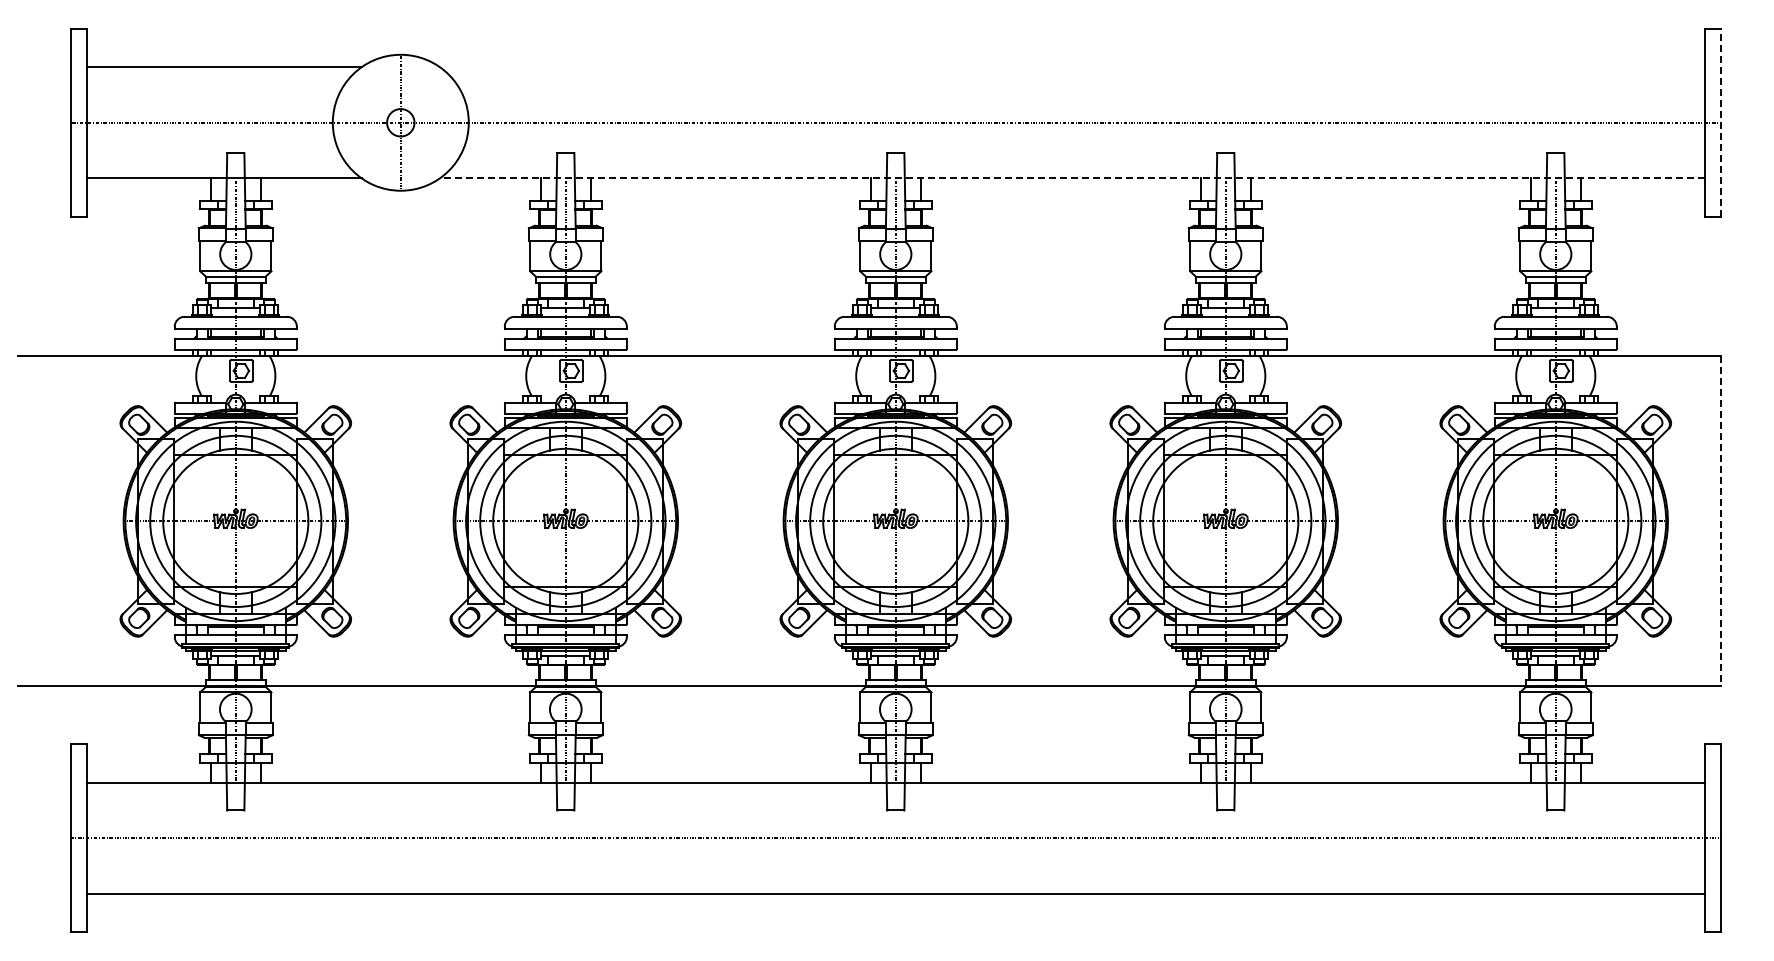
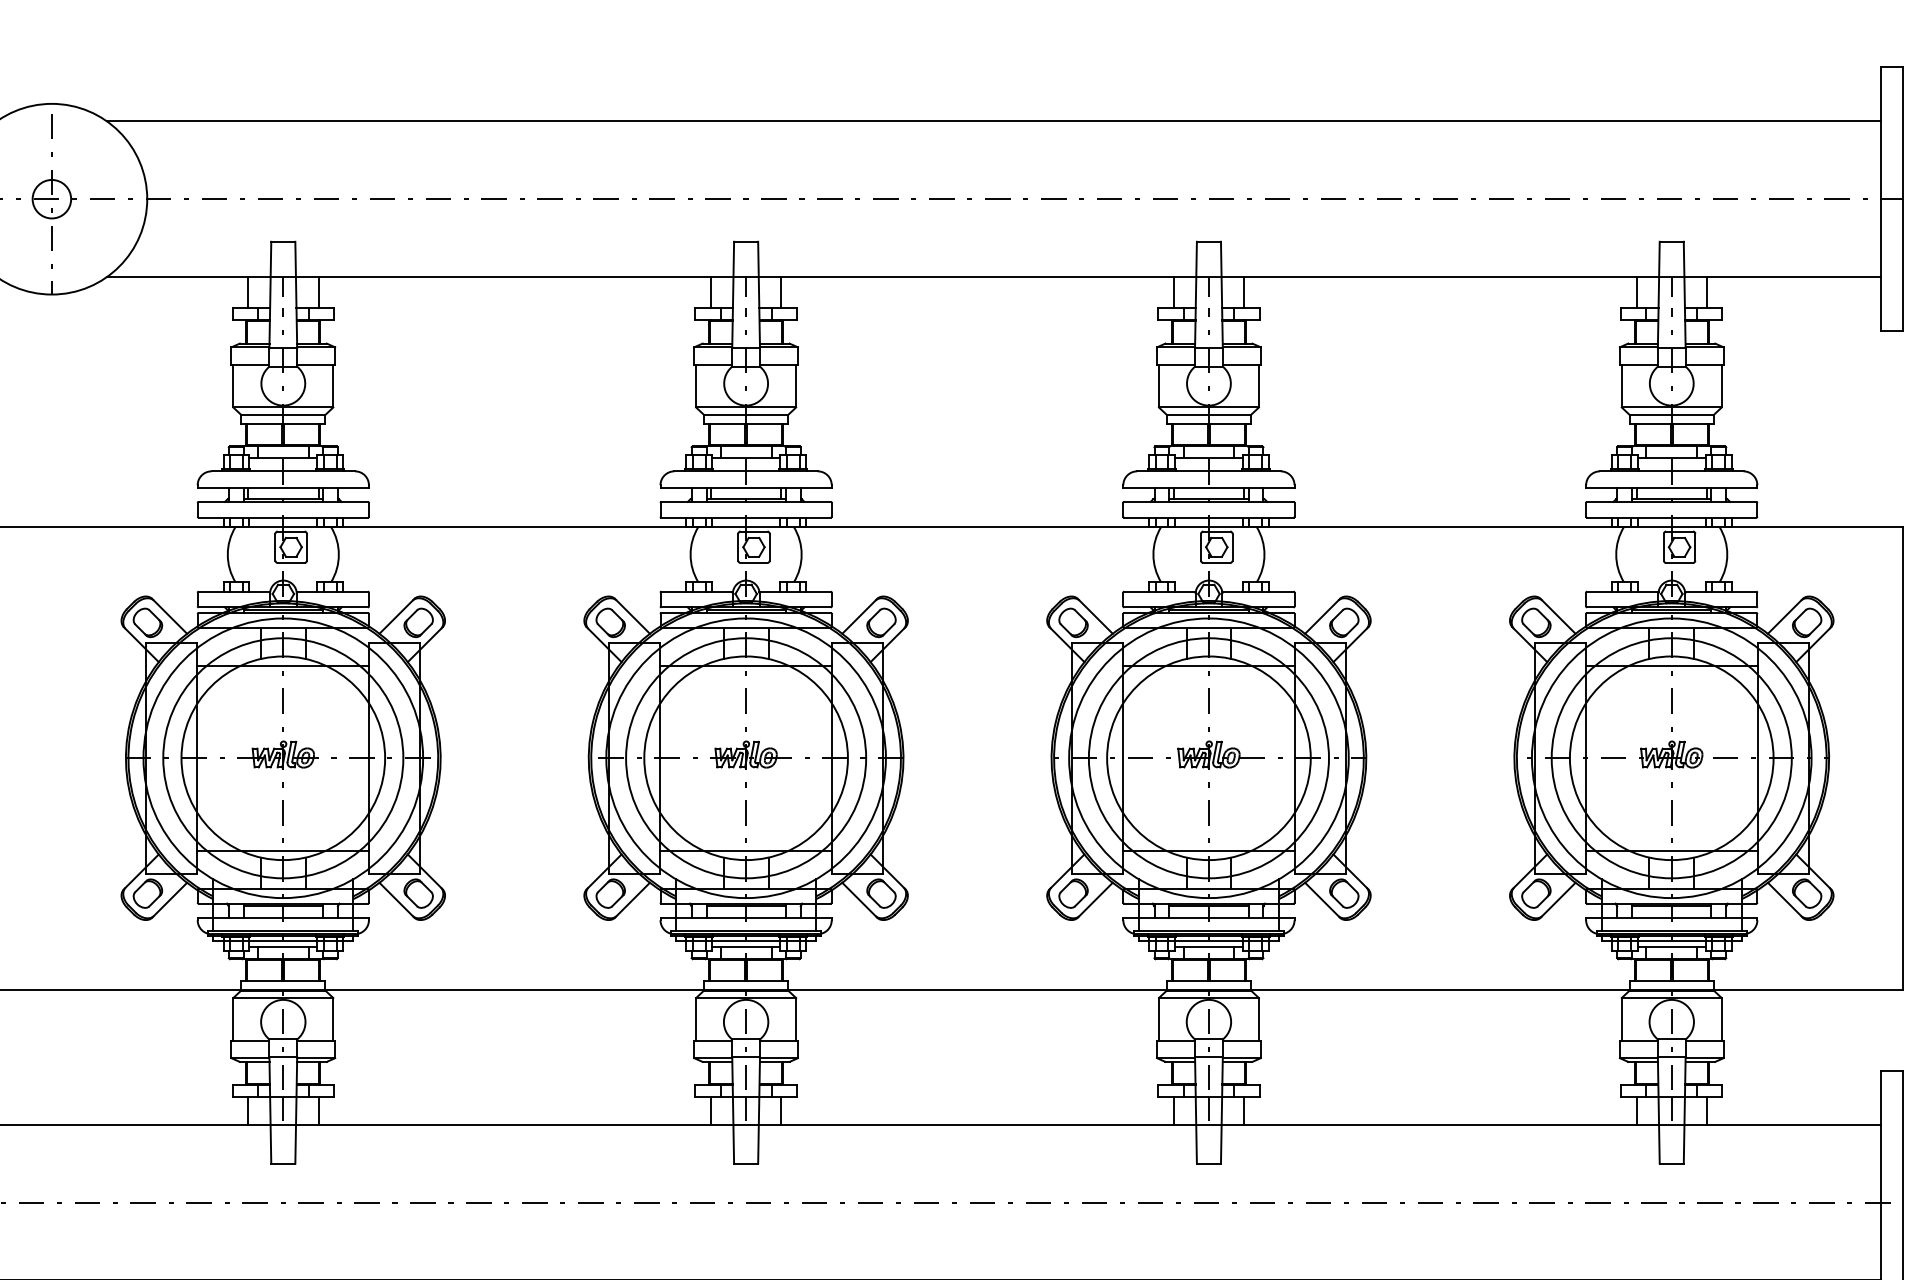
line: (1072, 67) -> (993, 121), added
line: (1720, 122) -> (1902, 198), dashed -> solid
line: (1071, 178) -> (992, 277), dashed -> solid
line: (1720, 521) -> (1902, 758), dashed -> solid

